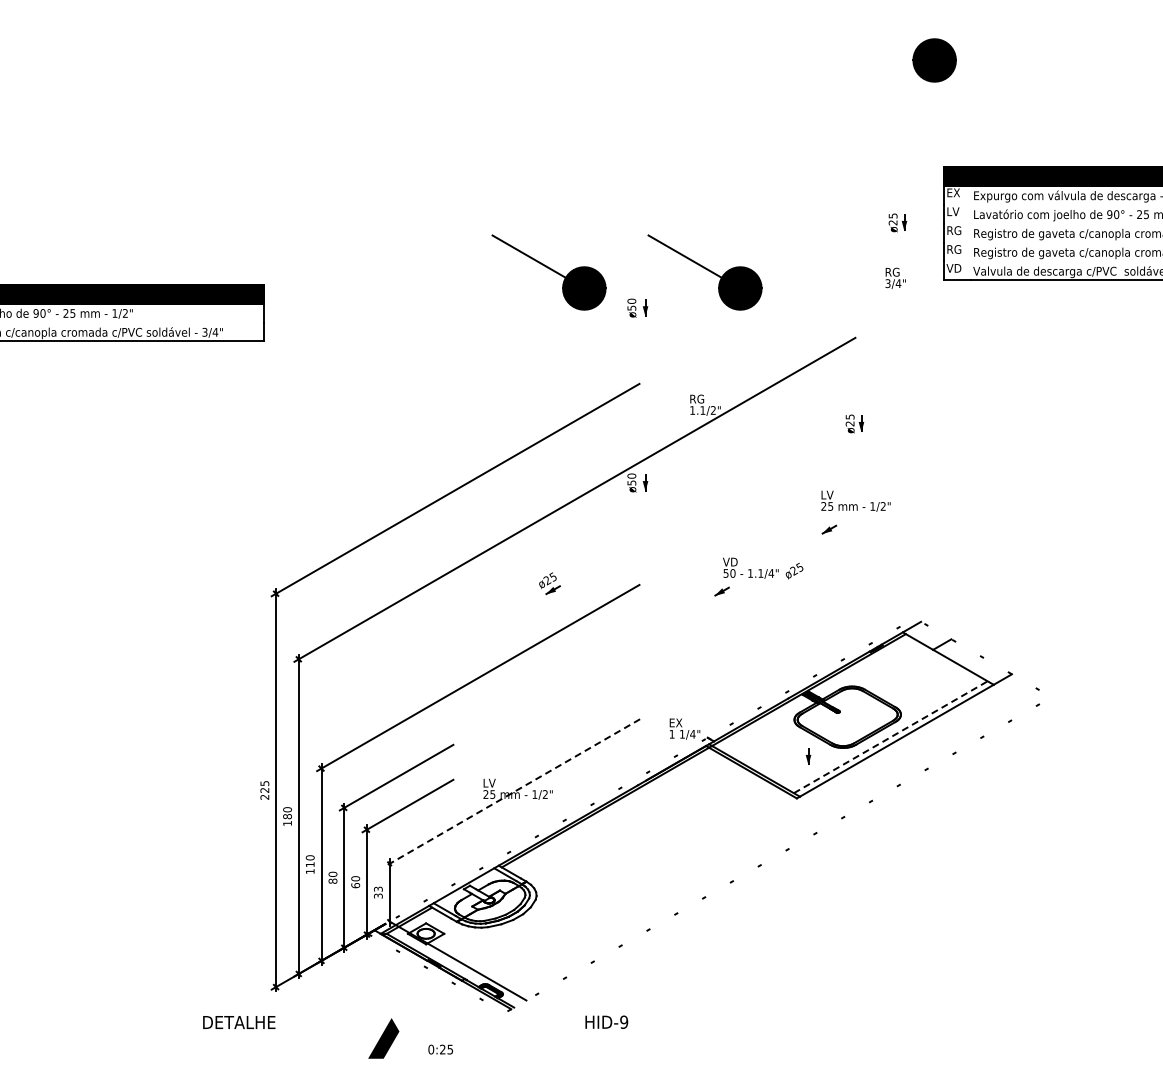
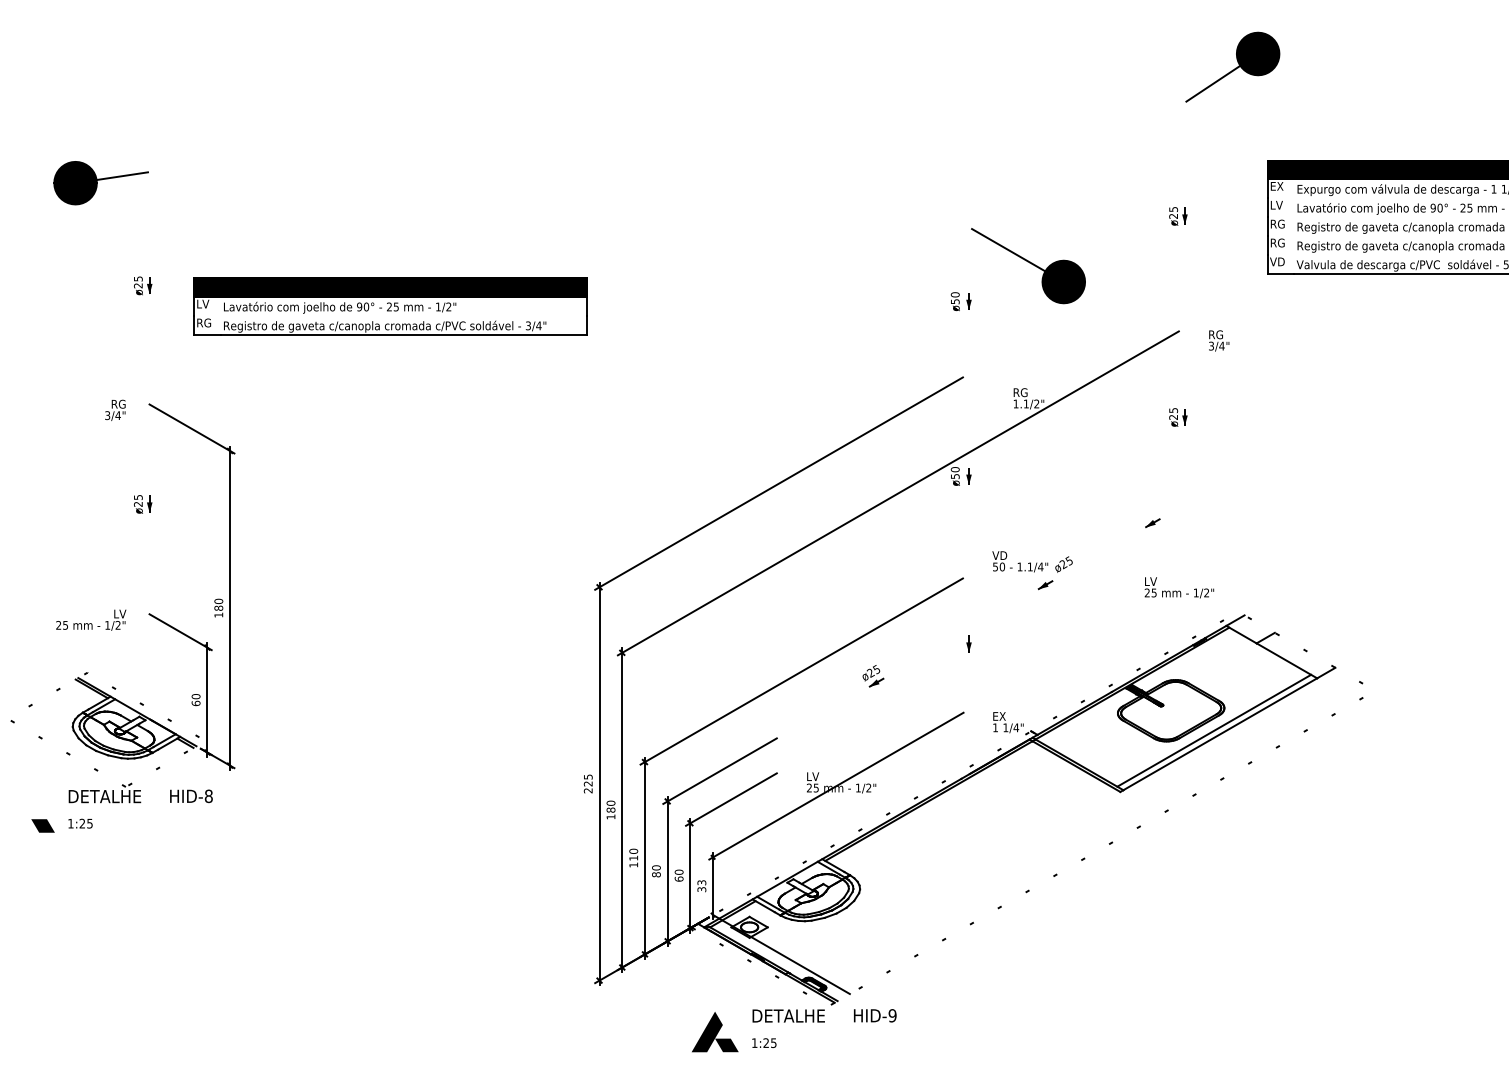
line: (890, 89) -> (1213, 83), added
part: (898, 222) -> (1178, 216), moved
part: (549, 272) -> (872, 266), removed
text: (896, 277) -> (1219, 340), moved
text: (856, 500) -> (1179, 587), moved
text: (763, 567) -> (1032, 561), moved
part: (550, 583) -> (873, 676), moved
line: (891, 736) -> (1214, 730), dashed -> solid
part: (808, 755) -> (968, 643), moved
line: (513, 792) -> (836, 786), dashed -> solid
text: (239, 1021) -> (788, 1015), moved
text: (607, 1021) -> (875, 1015), moved
text: (431, 1049) -> (754, 1043), 0:25 -> 1:25
fill: (403, 1051) -> (726, 1045), added

